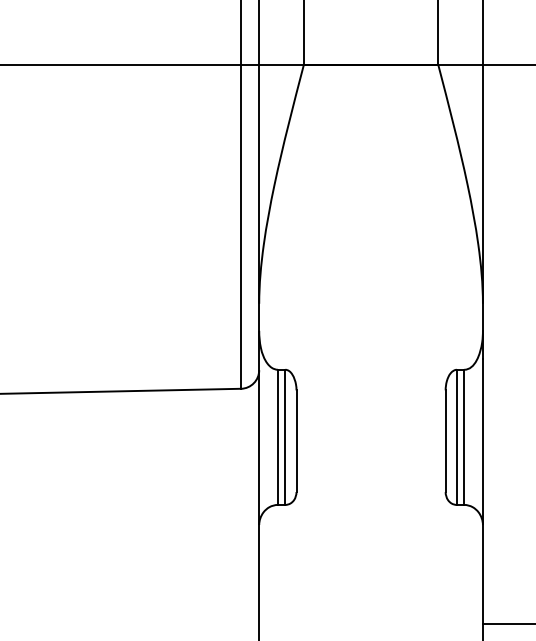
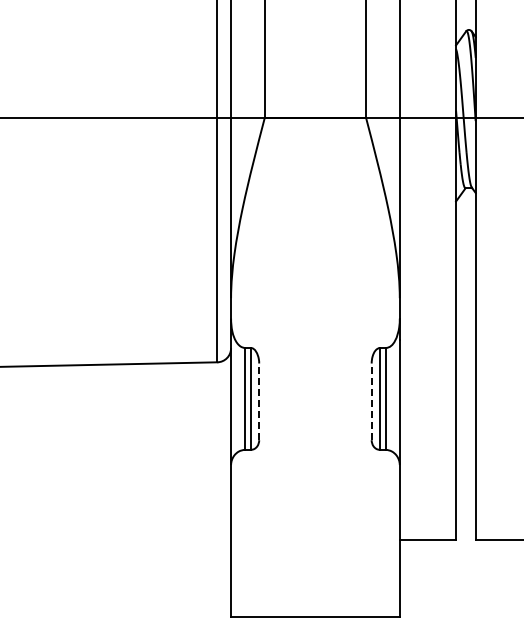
line: (296, 440) -> (259, 401), solid -> dashed
line: (445, 440) -> (371, 401), solid -> dashed

